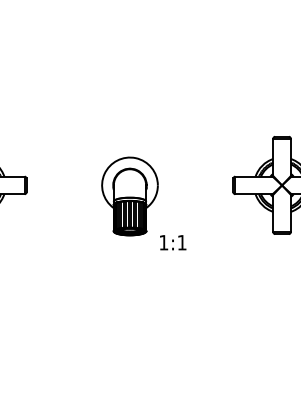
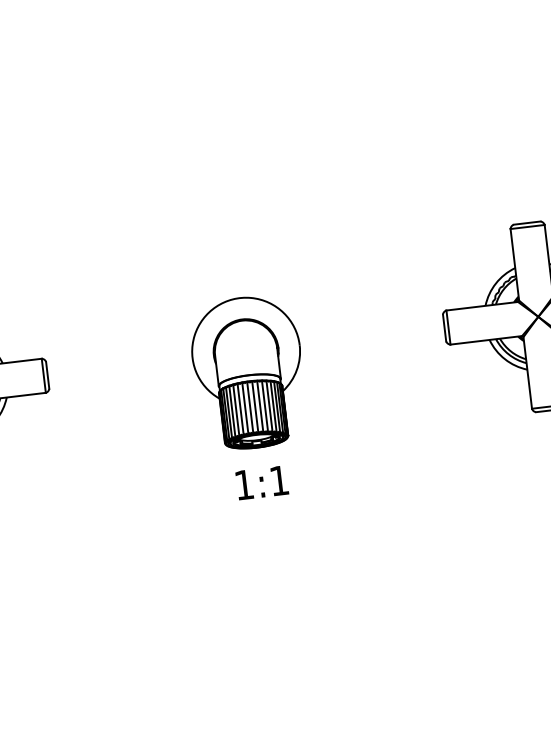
text: (173, 242) -> (262, 482), moved

